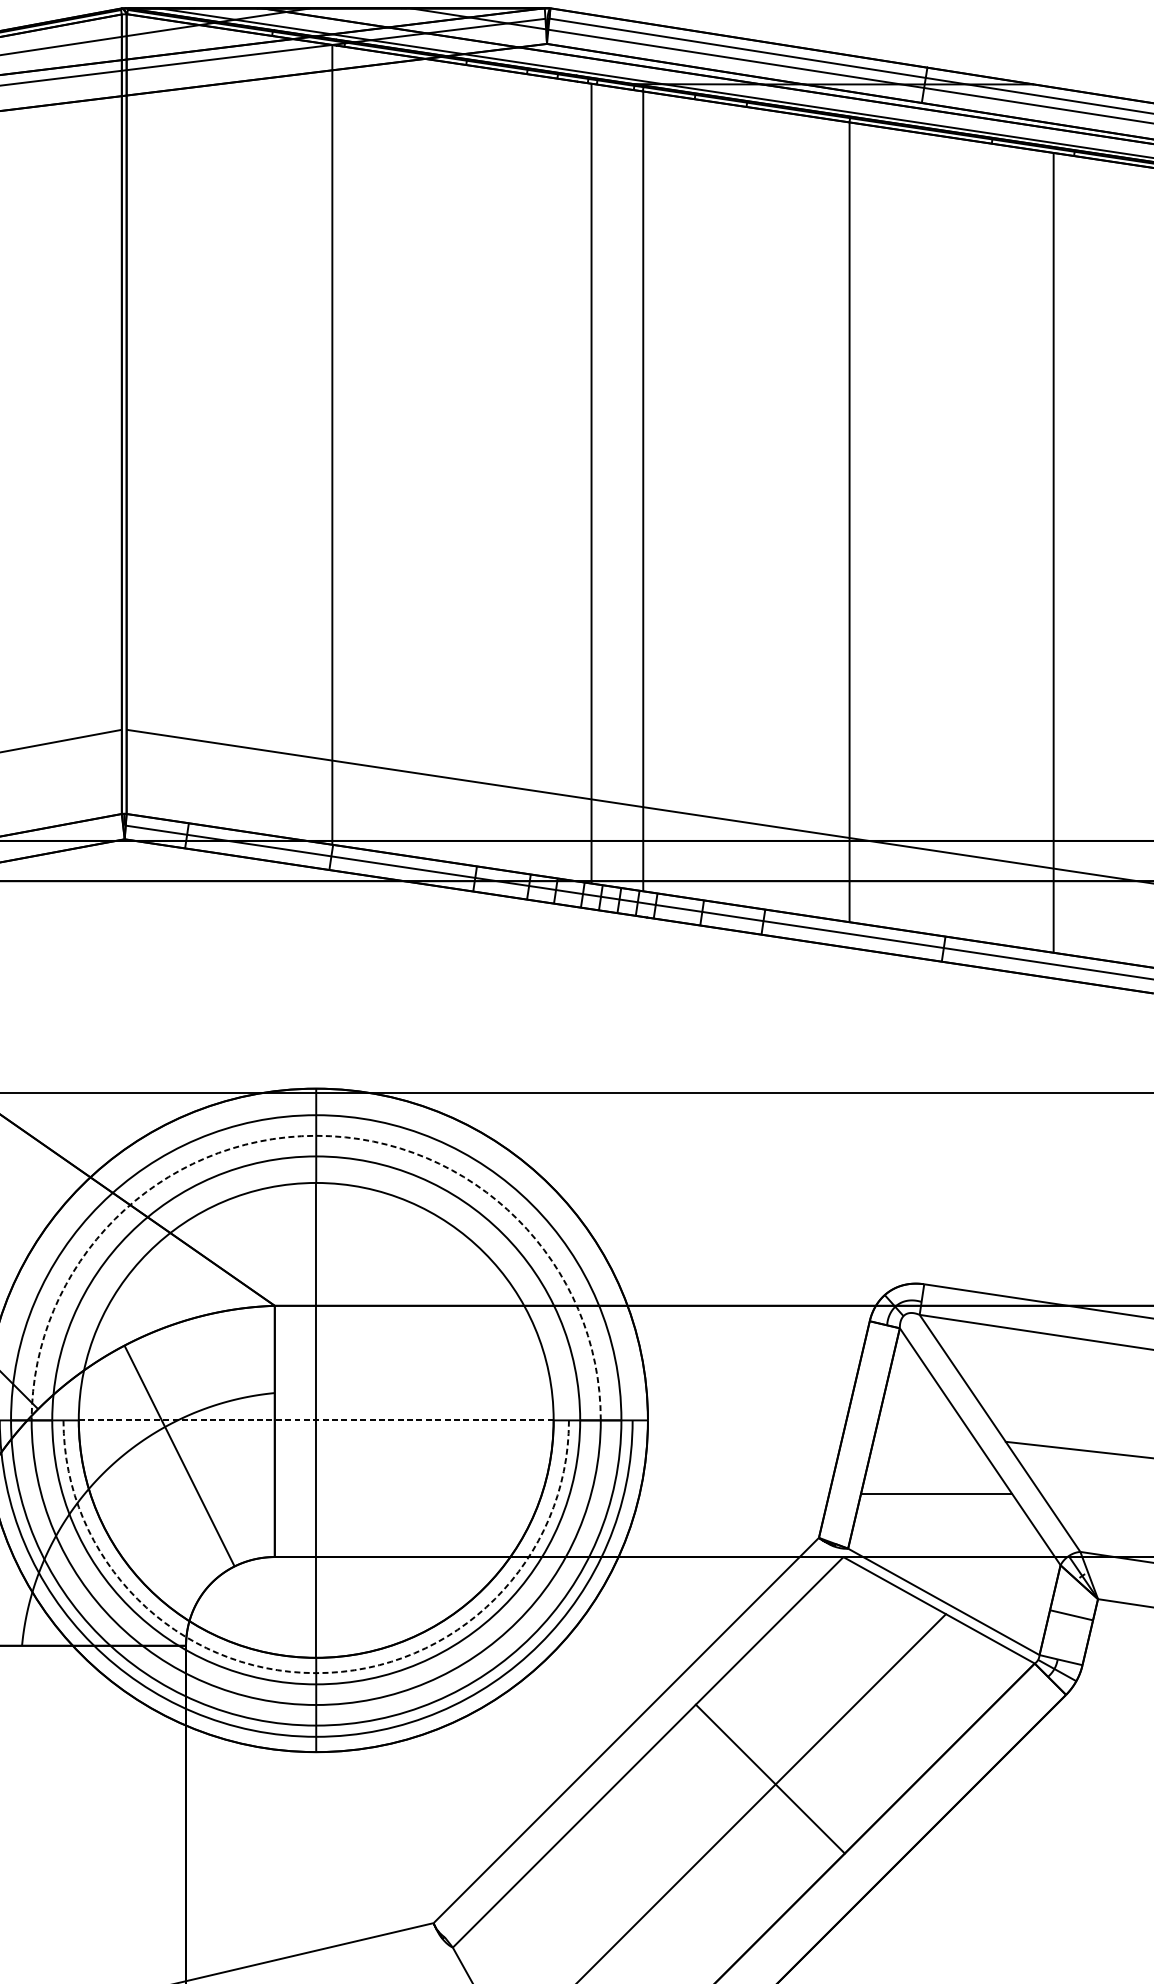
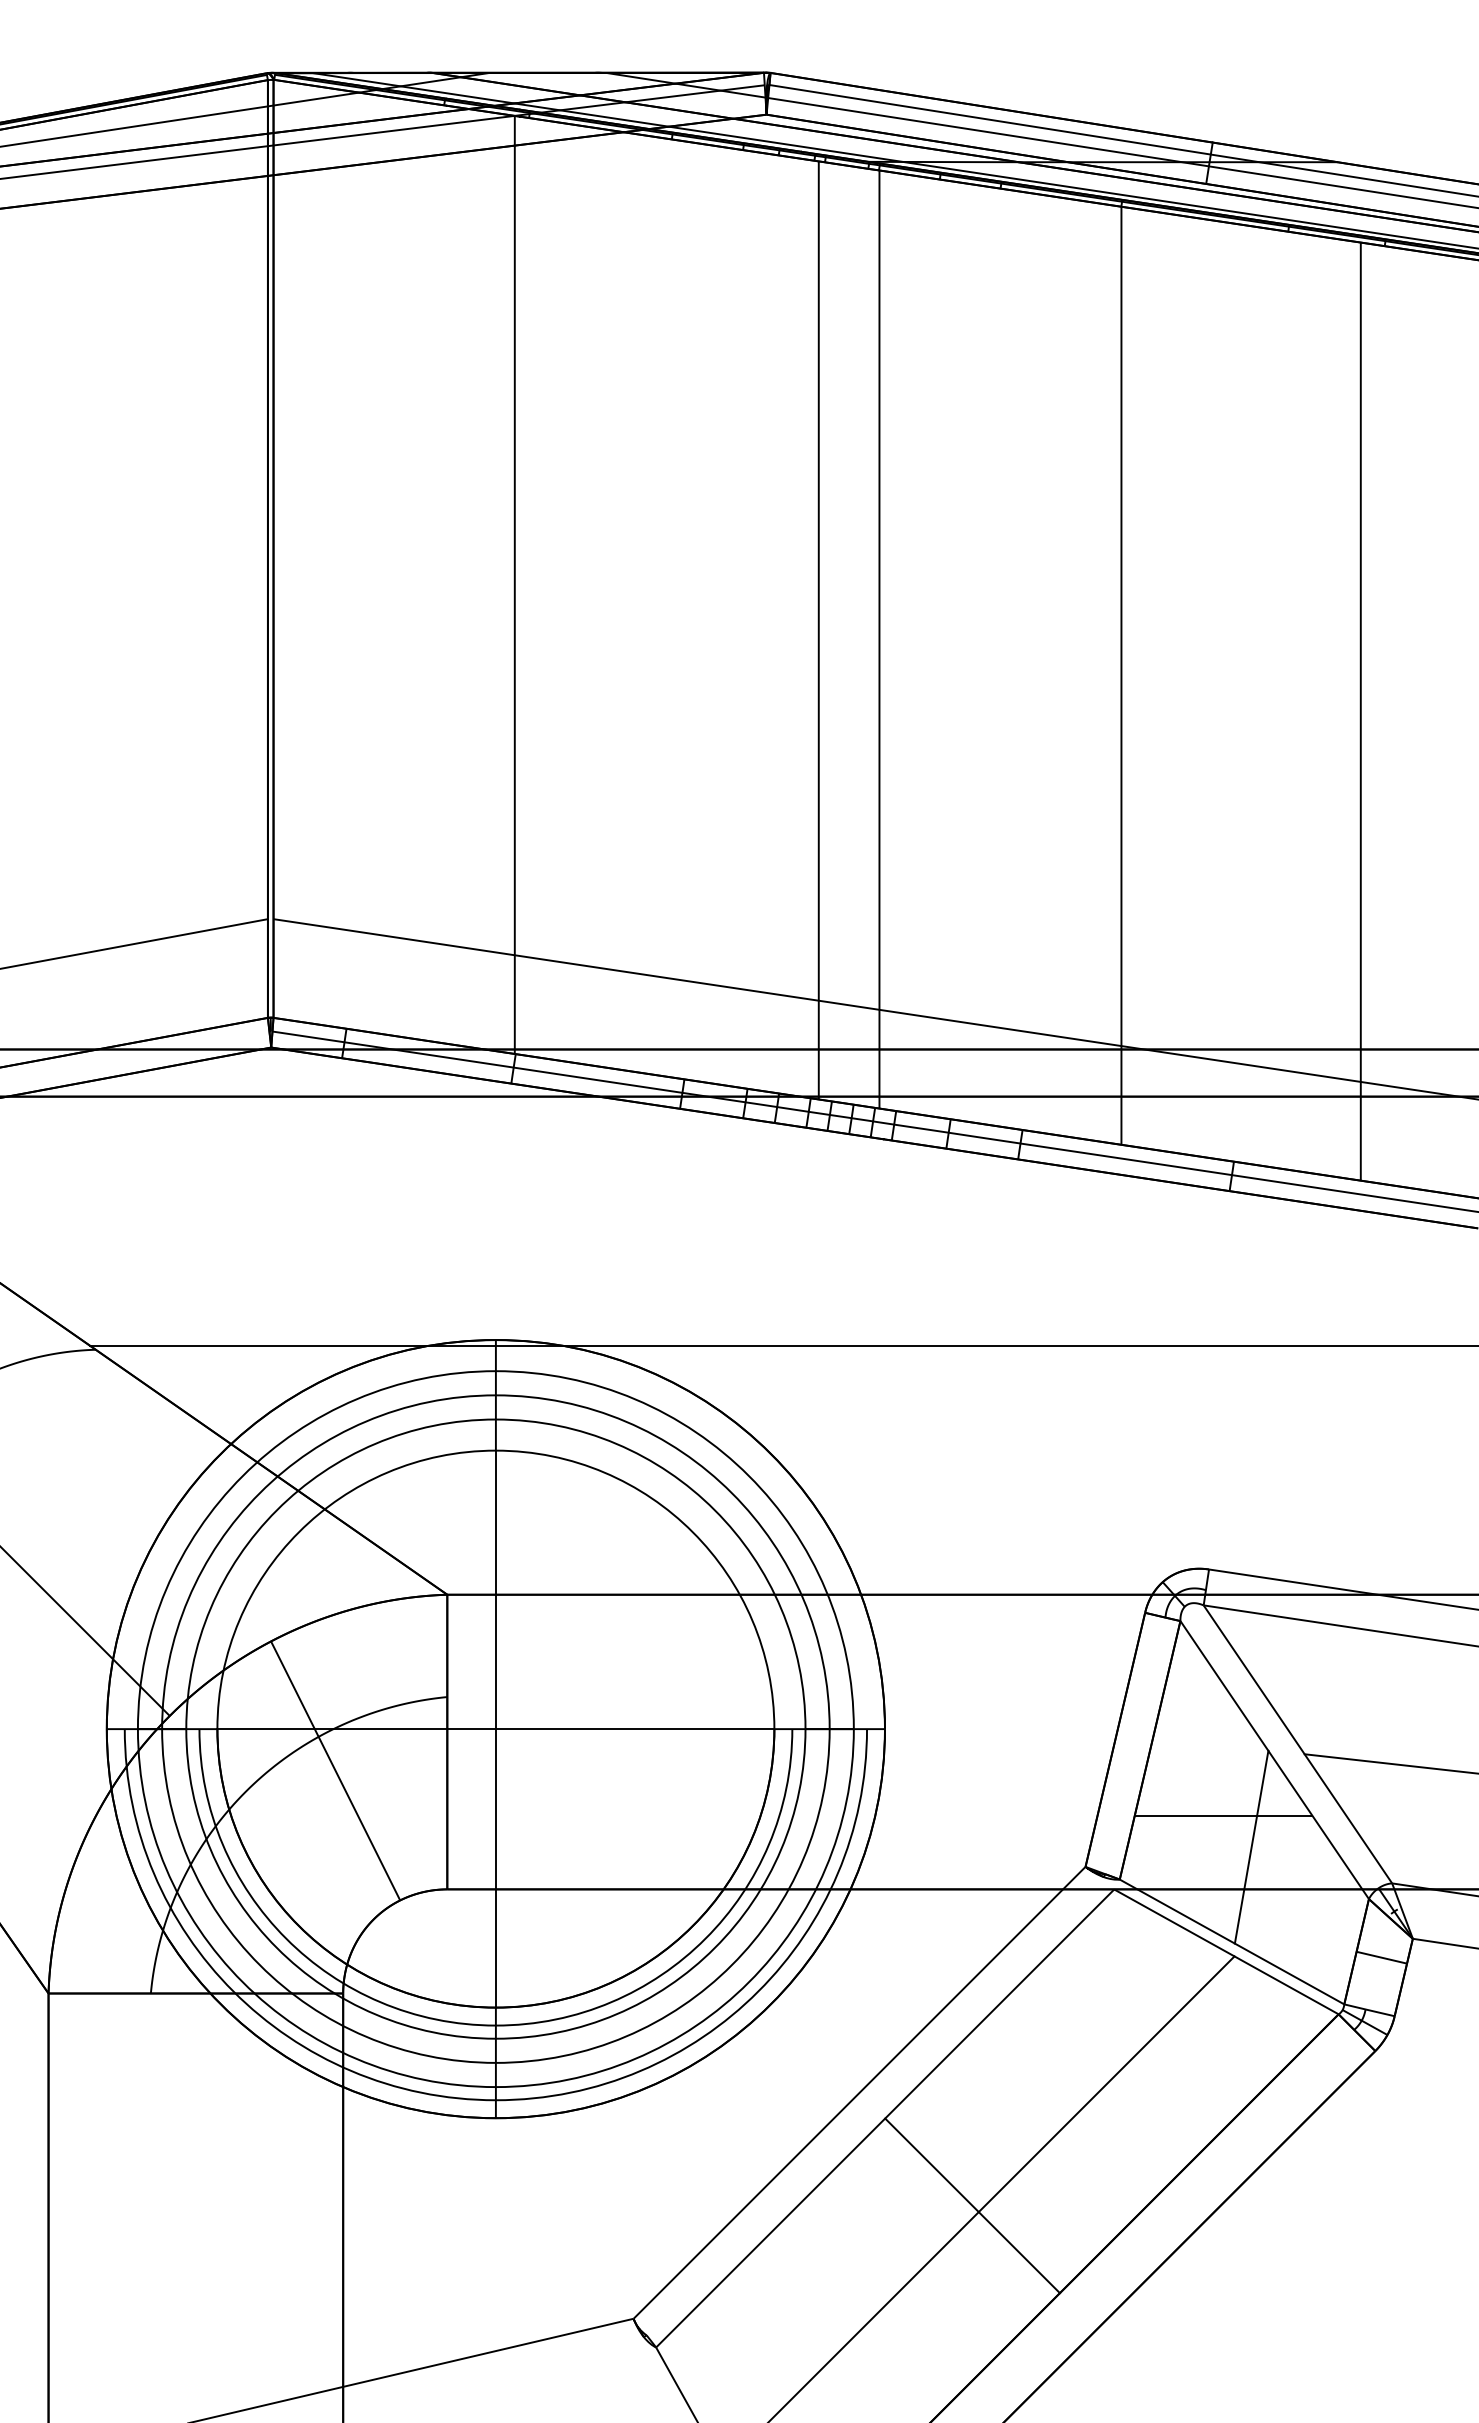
arc: (315, 1135) -> (495, 1395), dashed -> solid
line: (316, 1420) -> (496, 1729), dashed -> solid
line: (960, 1520) -> (1251, 1846), added
arc: (315, 1673) -> (495, 2025), dashed -> solid
line: (770, 1778) -> (972, 2205), moved

